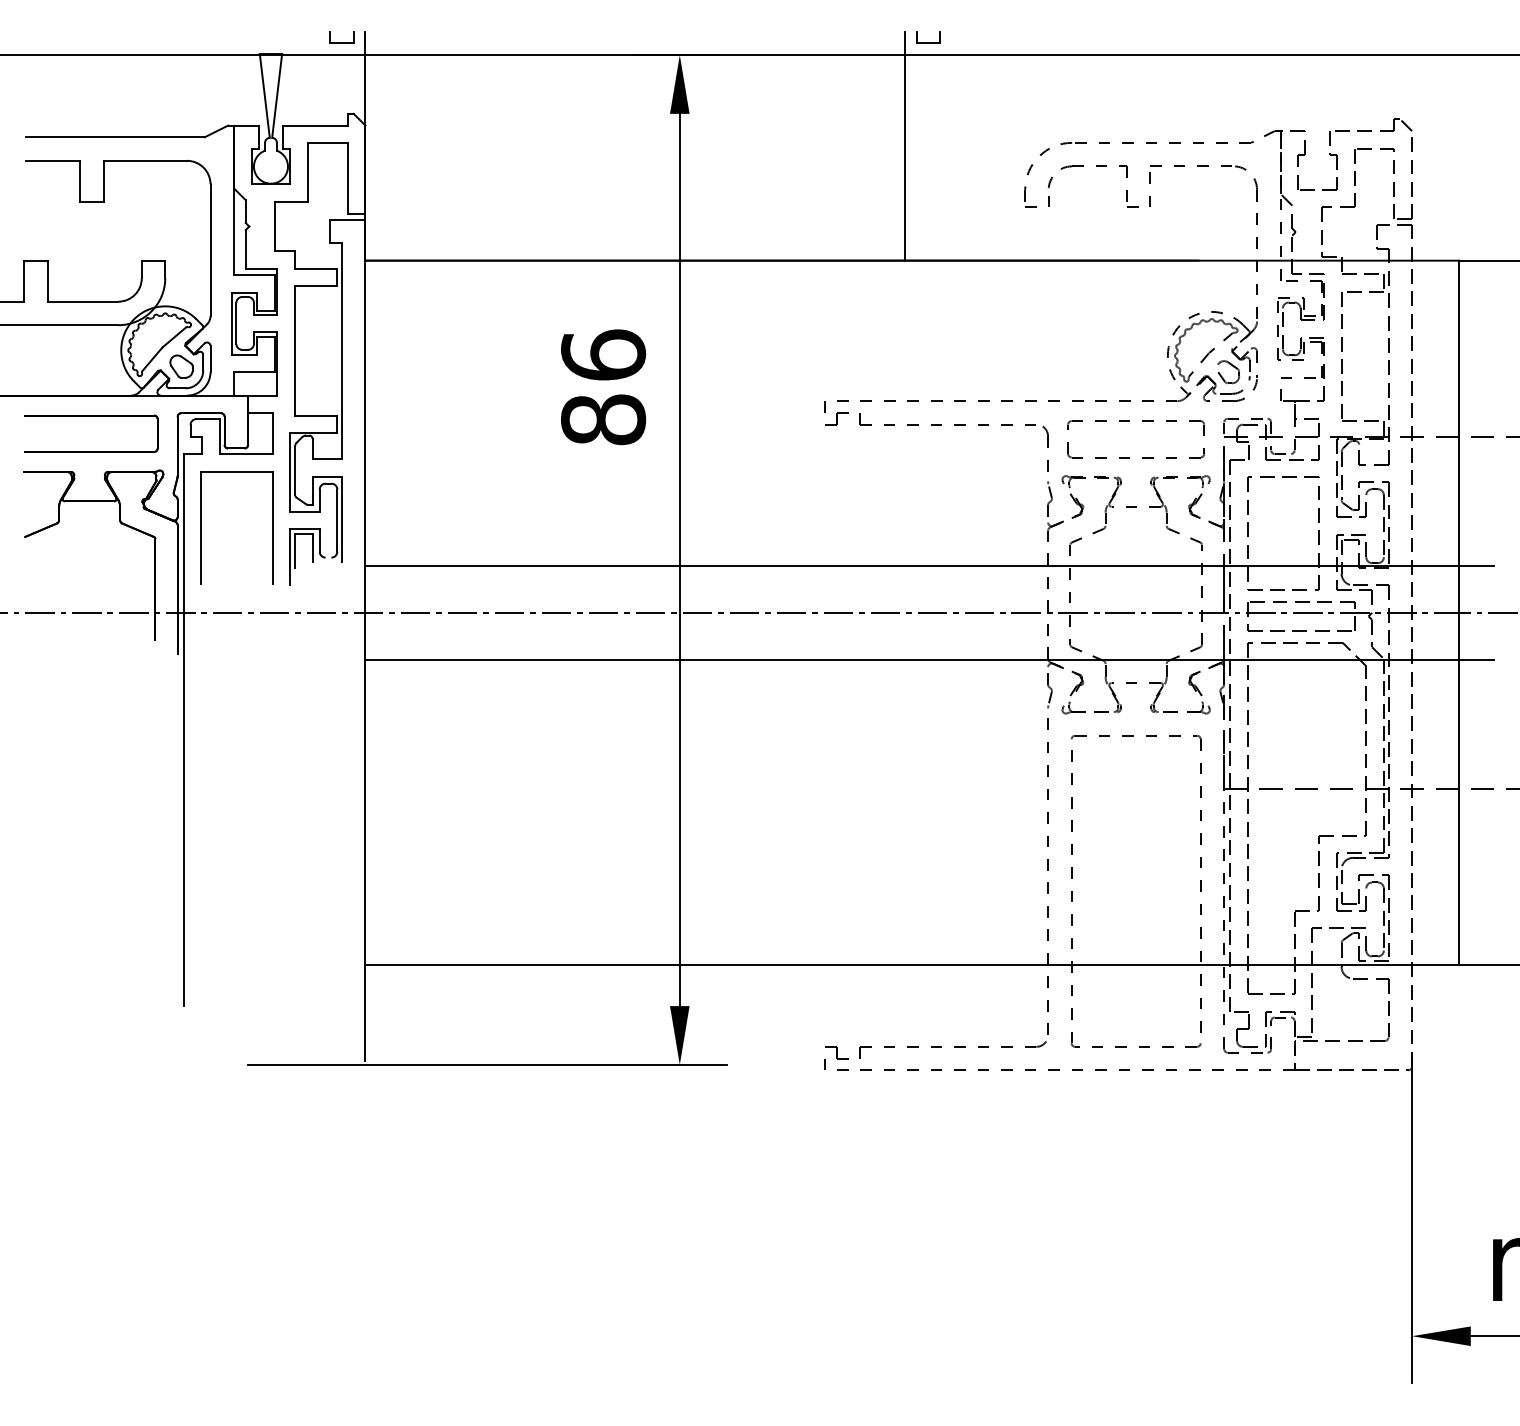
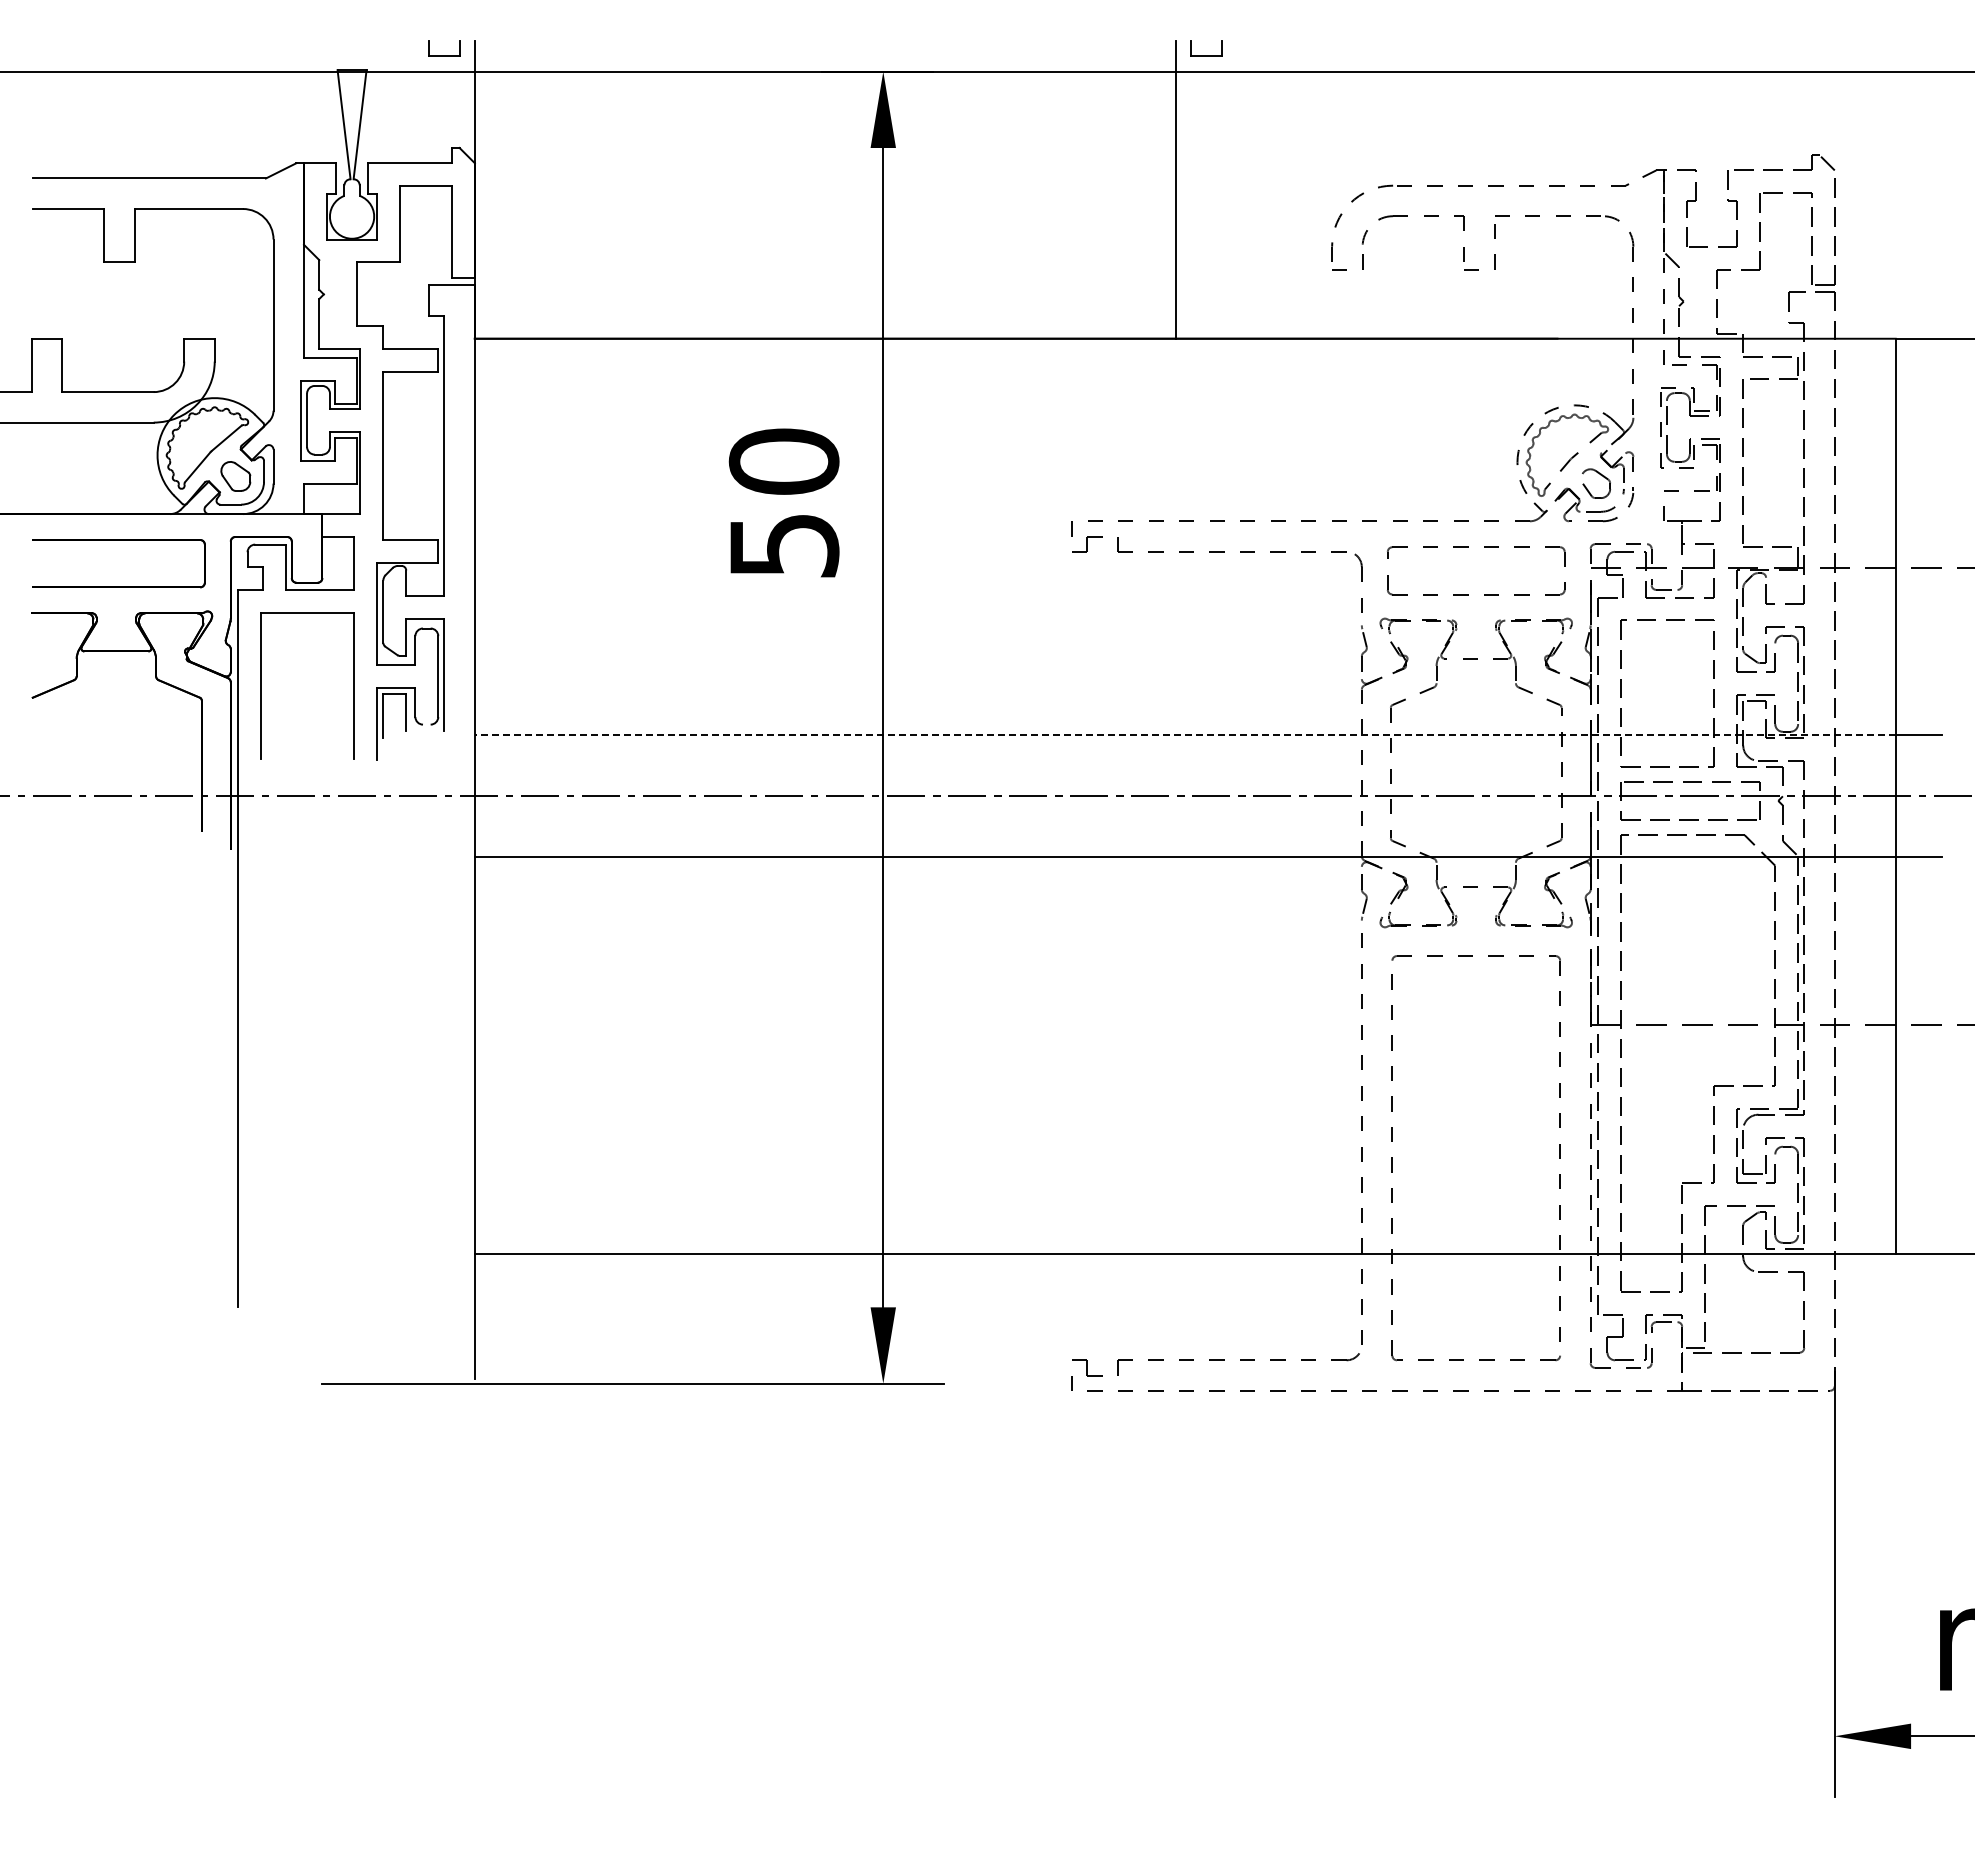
text: (603, 387) -> (783, 503), 86 -> 50
line: (911, 566) -> (1184, 735), solid -> dashed

